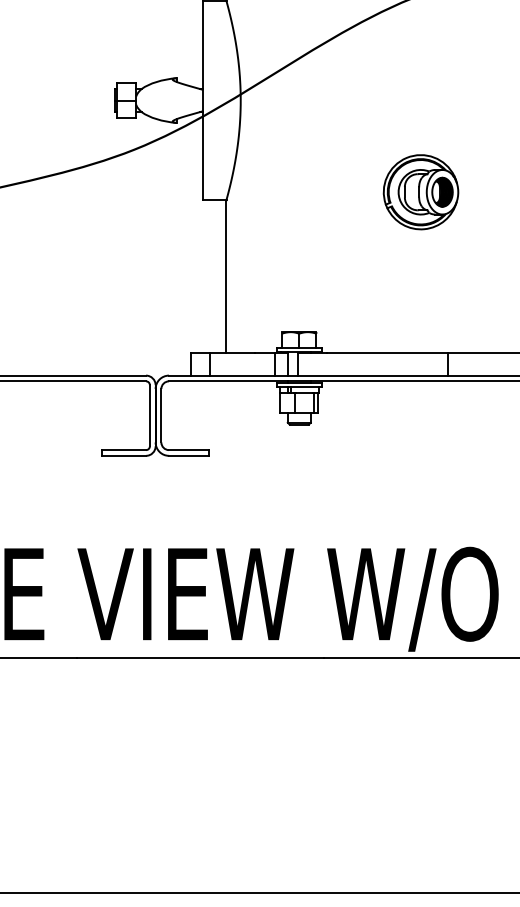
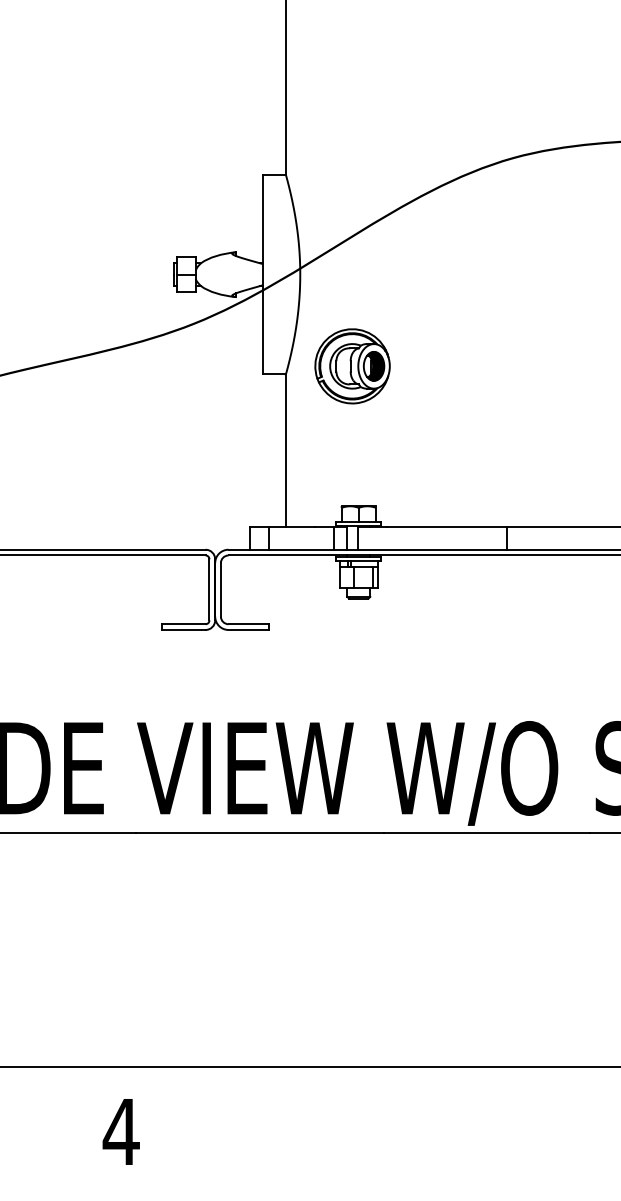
part: (420, 192) -> (352, 366), moved

